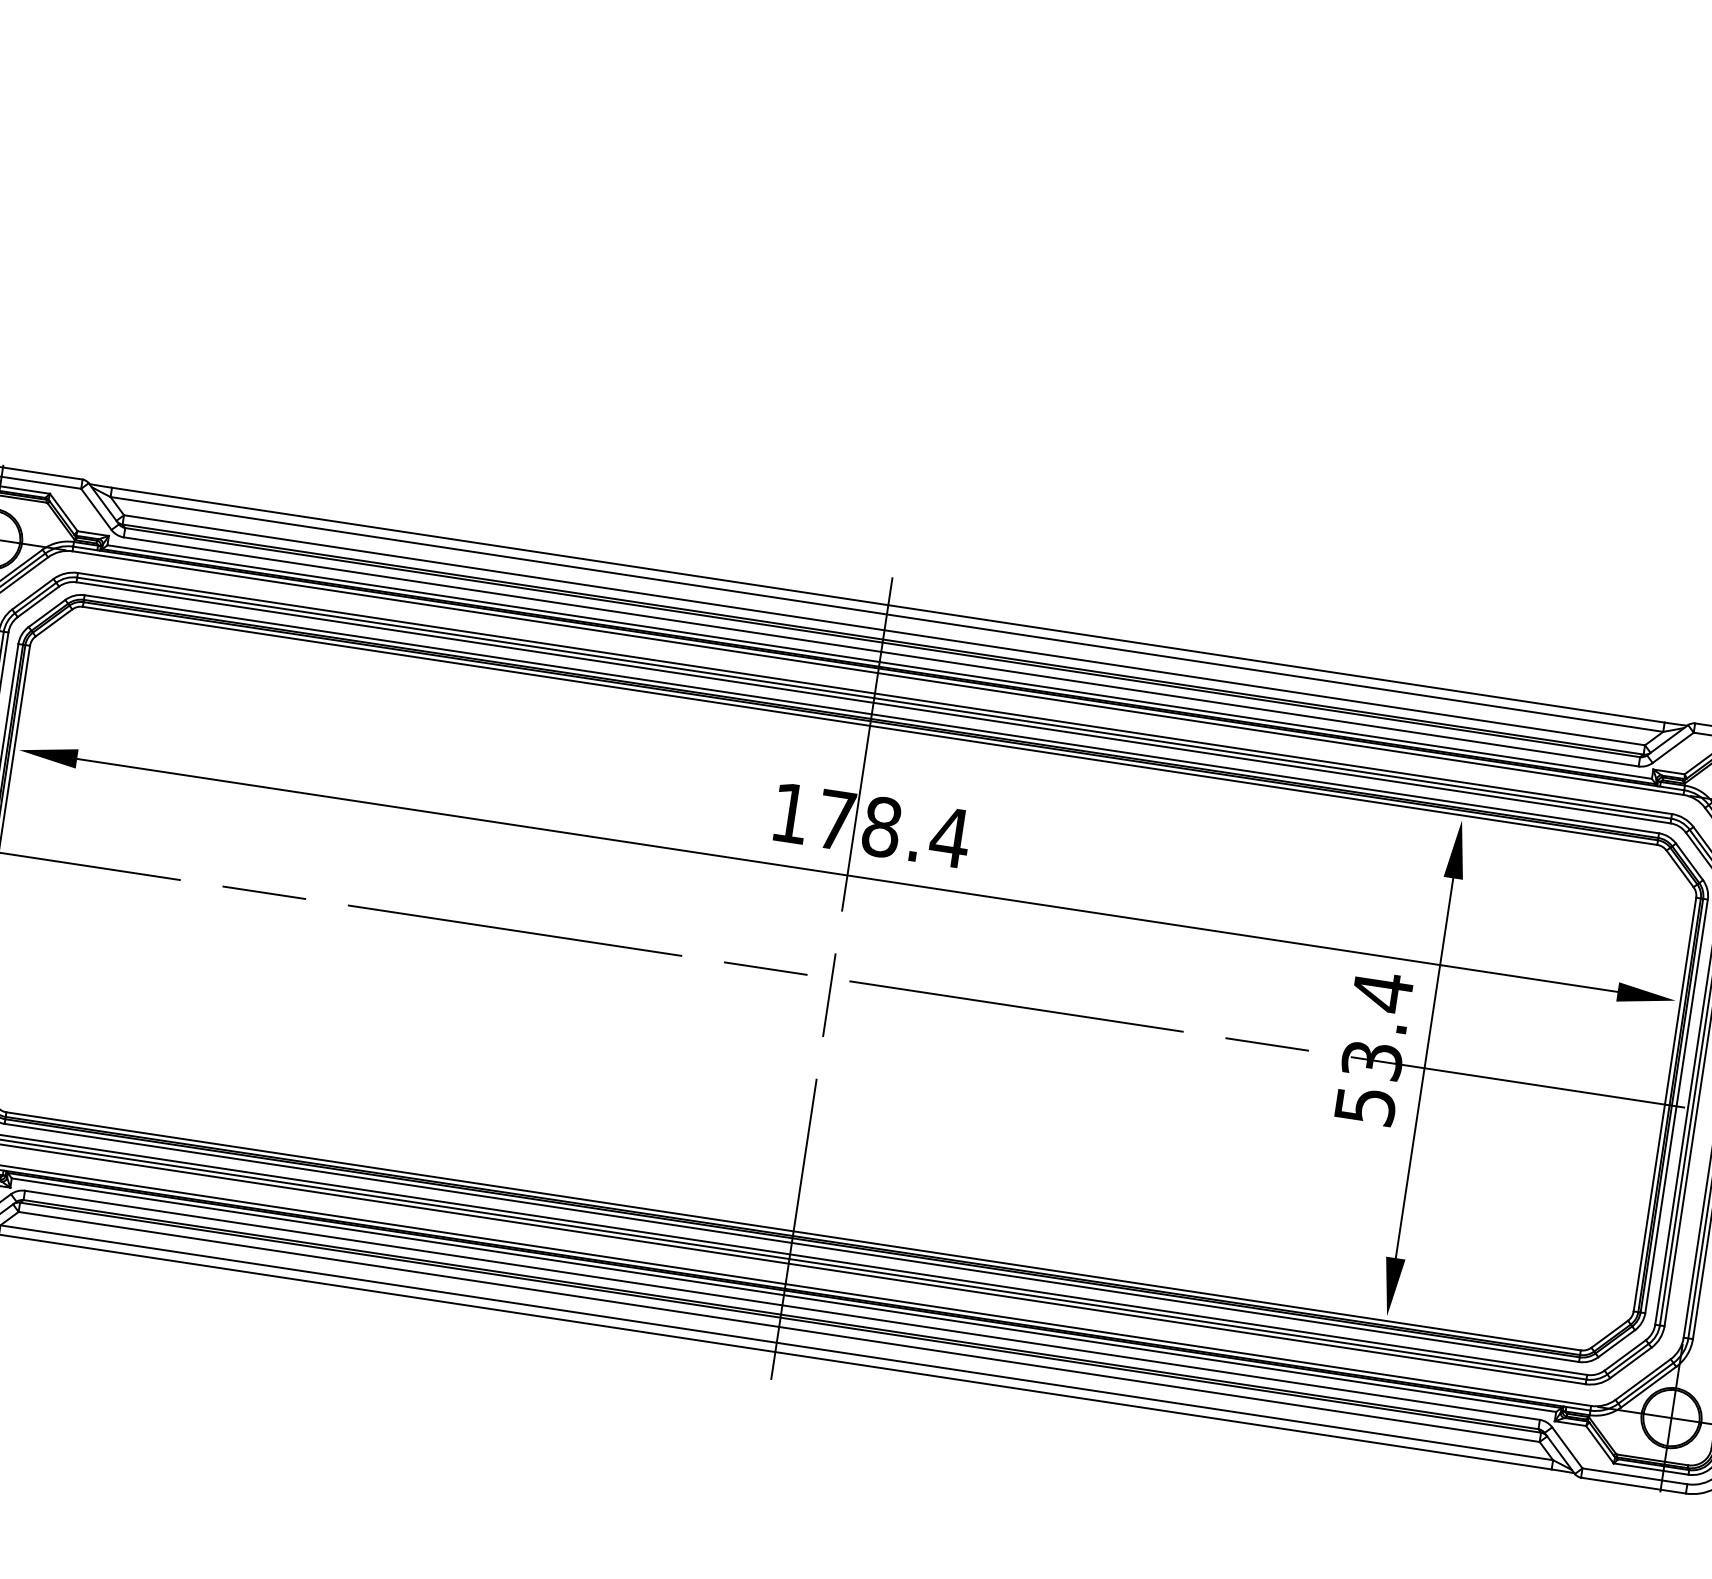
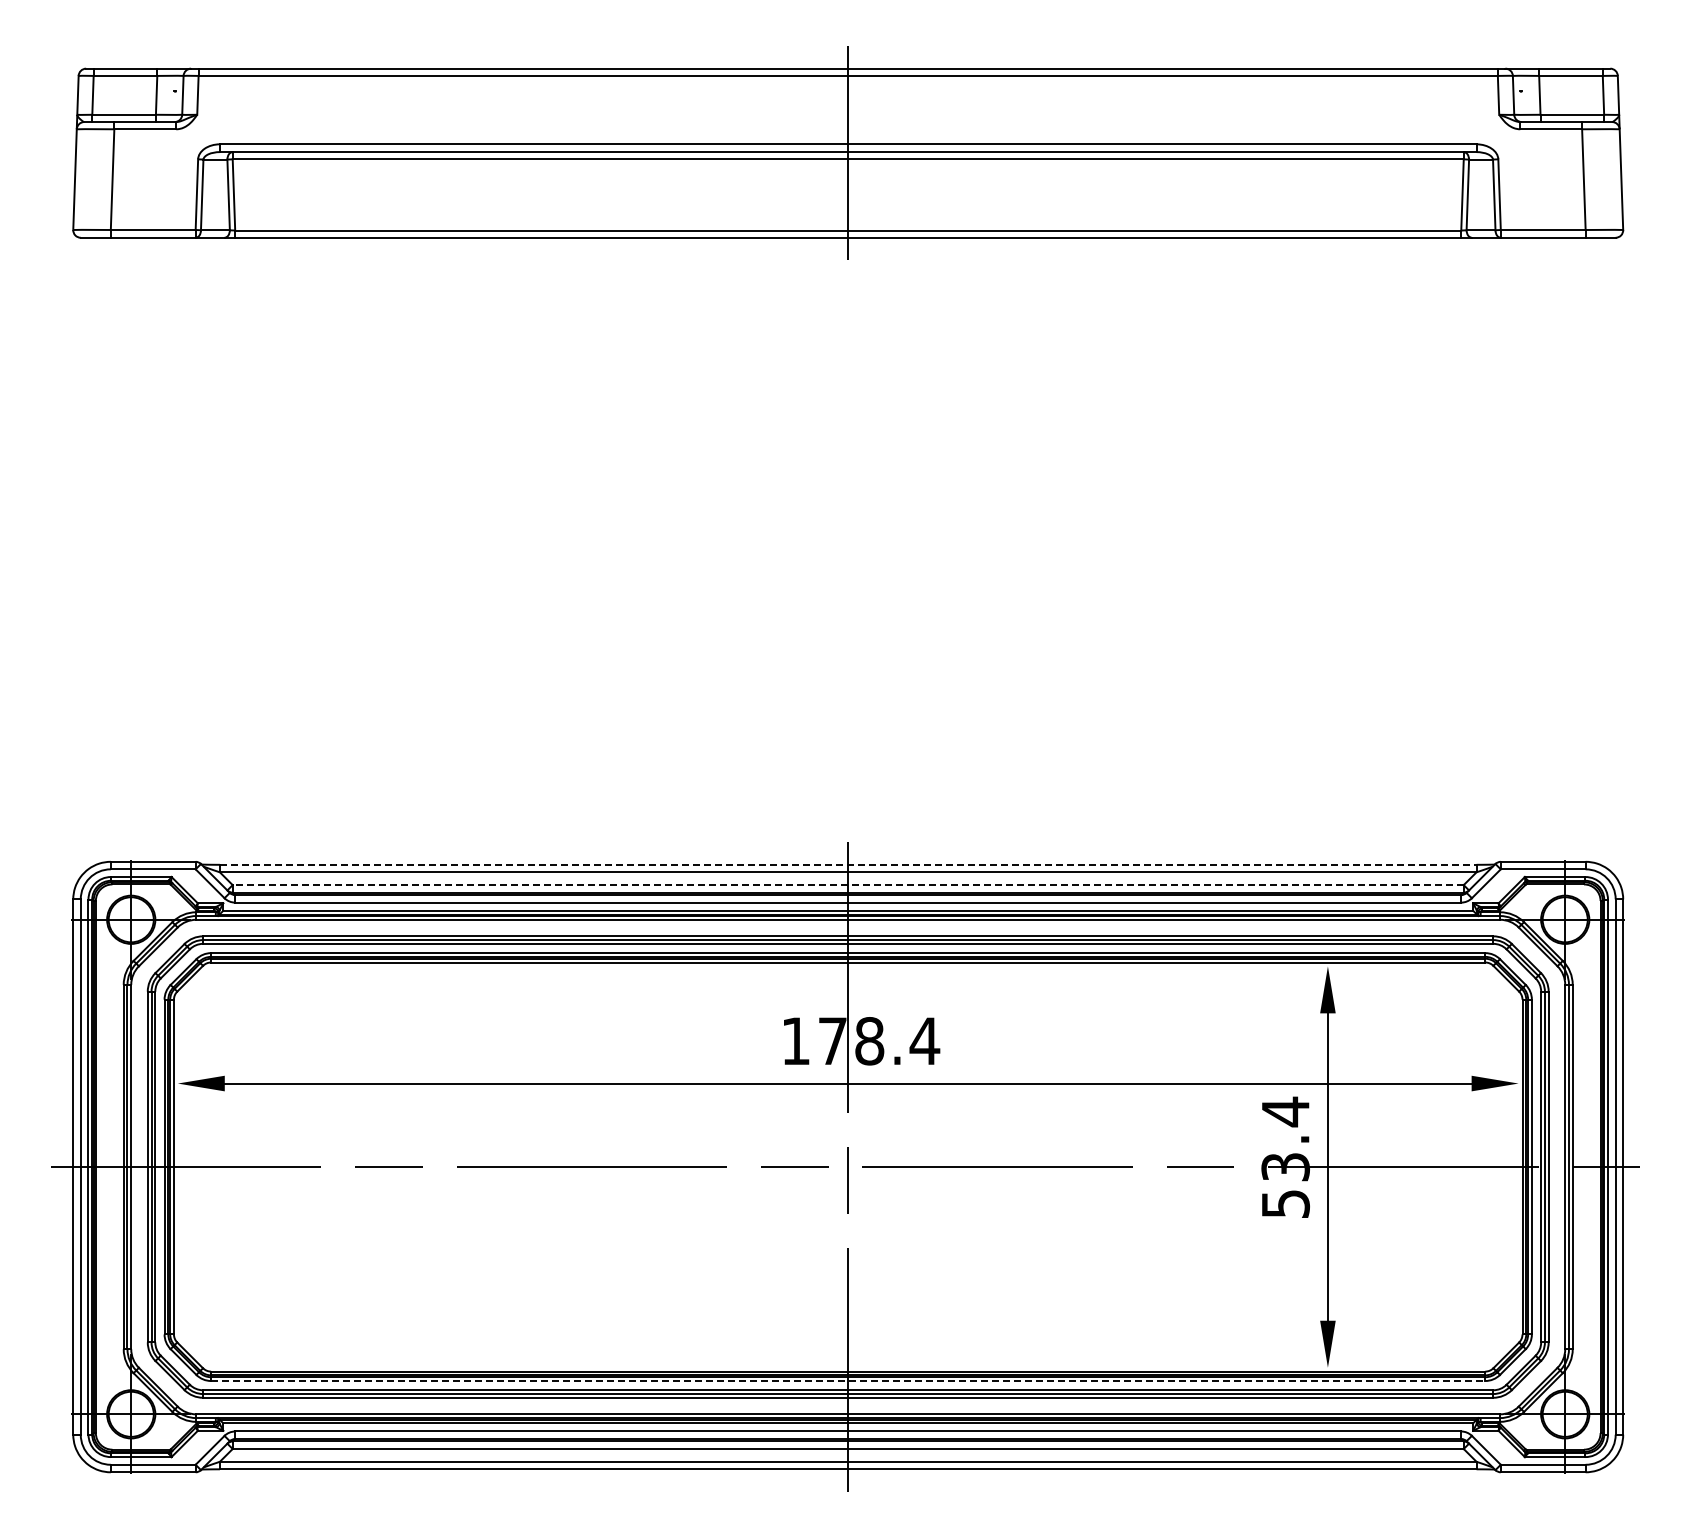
line: (888, 604) -> (848, 864), solid -> dashed
line: (884, 630) -> (848, 885), solid -> dashed
line: (792, 1243) -> (848, 1381), solid -> dashed

